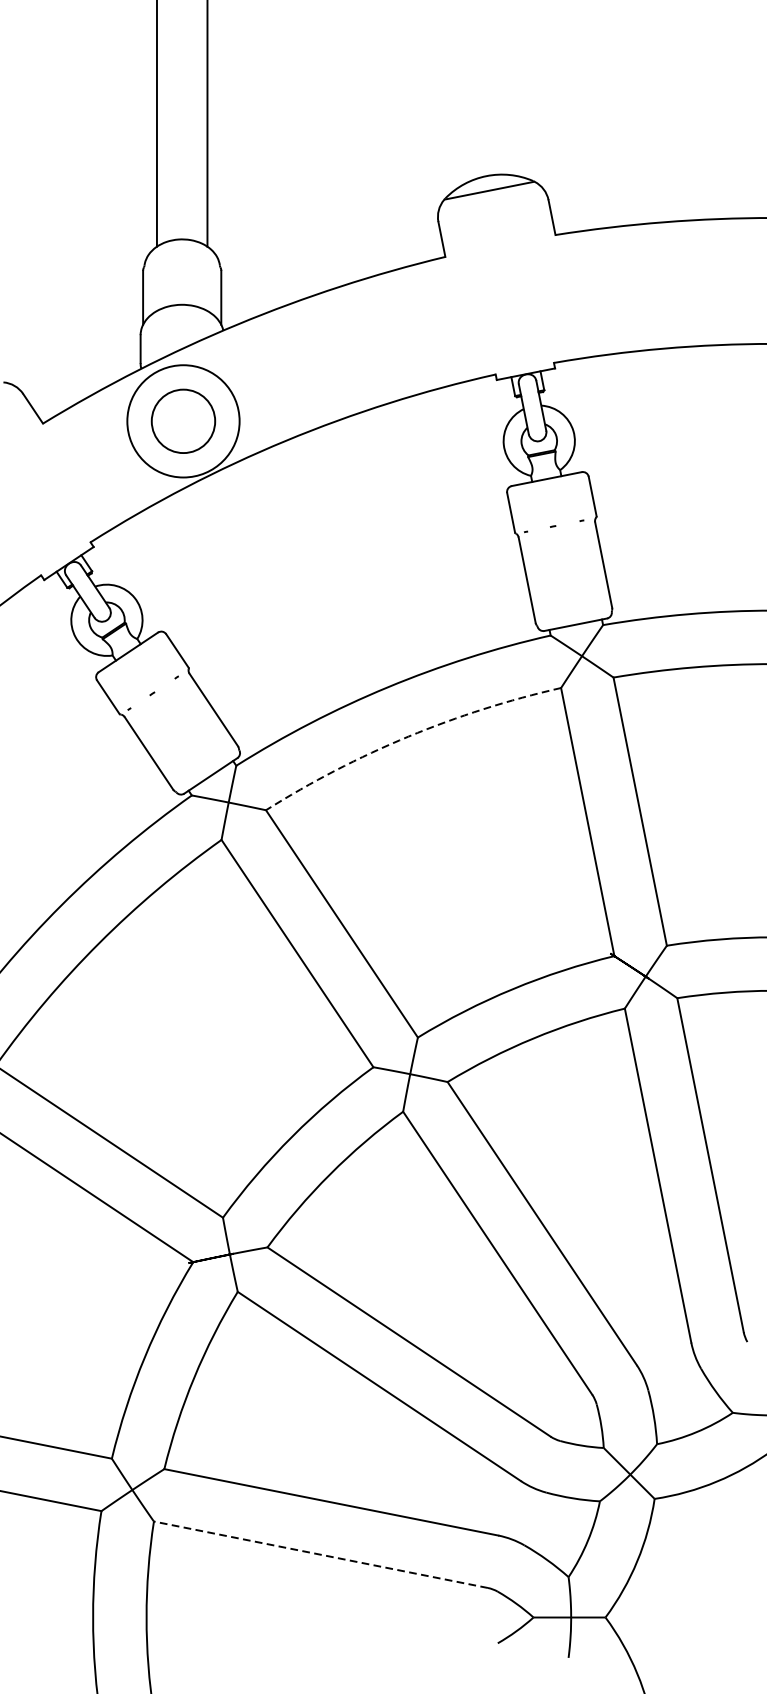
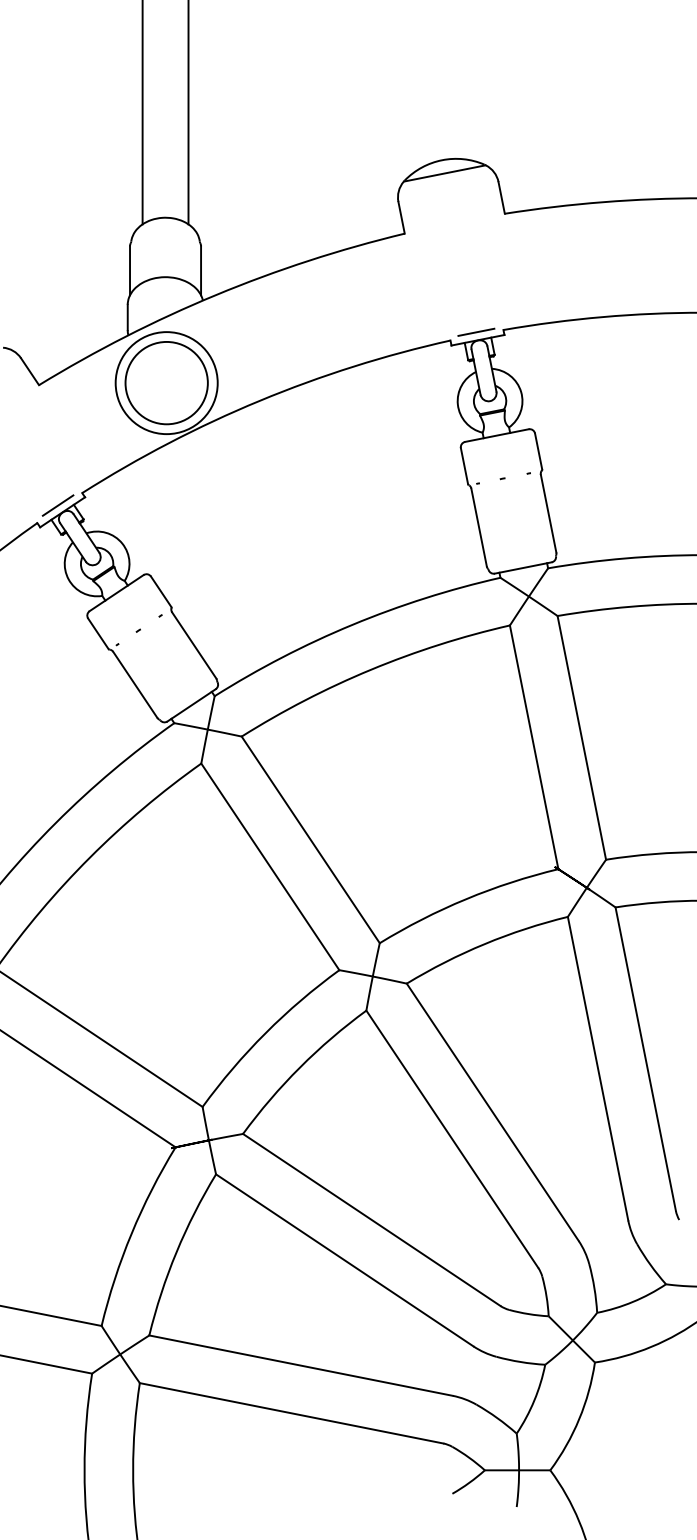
line: (524, 364) -> (476, 331), added
circle: (183, 420) -> (166, 382), size x1.43
line: (63, 555) -> (57, 505), added
arc: (408, 736) -> (371, 669), dashed -> solid
line: (320, 1554) -> (291, 1413), dashed -> solid

